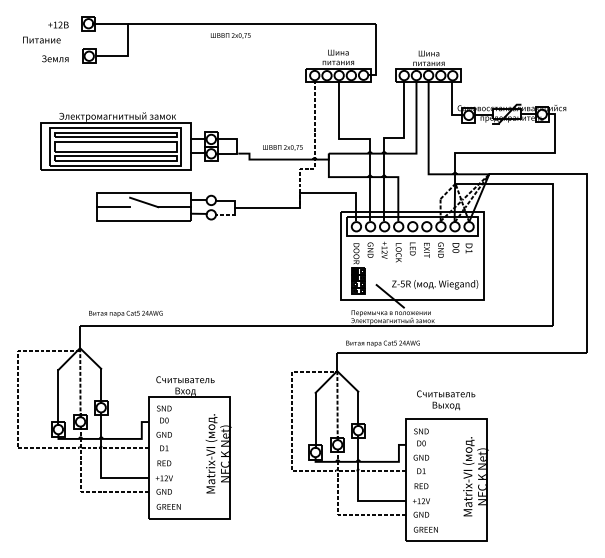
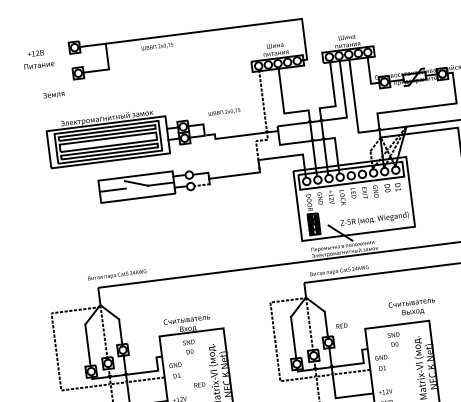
text: (58, 24) -> (35, 53), moved
text: (230, 35) -> (157, 46), moved
text: (55, 58) -> (53, 94), moved
text: (282, 147) -> (224, 112), moved
text: (125, 313) -> (116, 275), moved
text: (446, 400) -> (412, 307), moved
text: (164, 414) -> (189, 347), moved
text: (421, 437) -> (394, 339), moved
text: (164, 463) -> (199, 385), moved
text: (421, 486) -> (341, 326), moved

